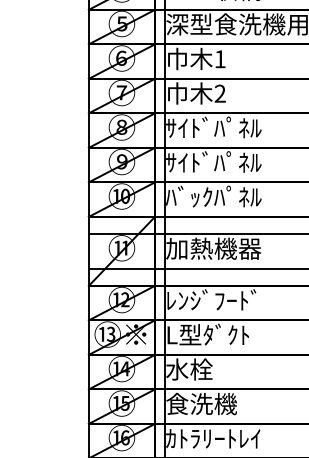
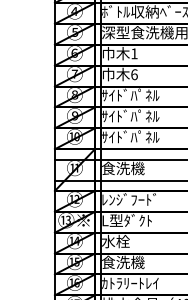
text: (220, 93) -> (134, 74), 2 -> 6
text: (188, 195) -> (115, 136), ﾊﾞｯｸﾊﾟﾈﾙ -> ｻｲﾄﾞﾊﾟﾈﾙ
text: (213, 248) -> (130, 168), 加熱機器 -> 食洗機

